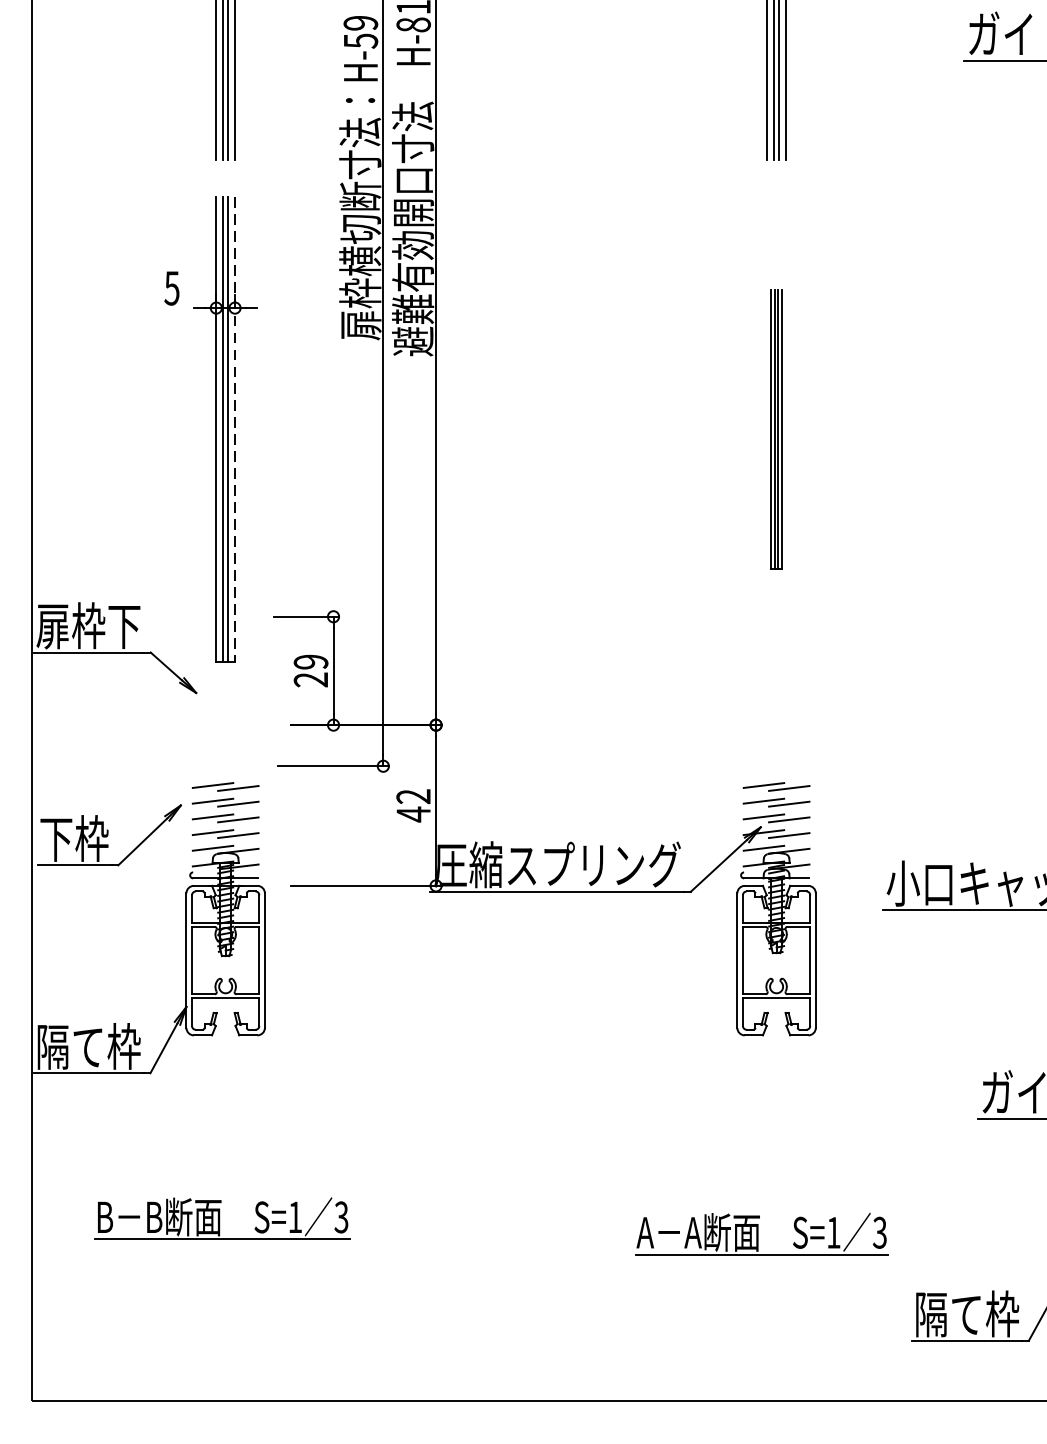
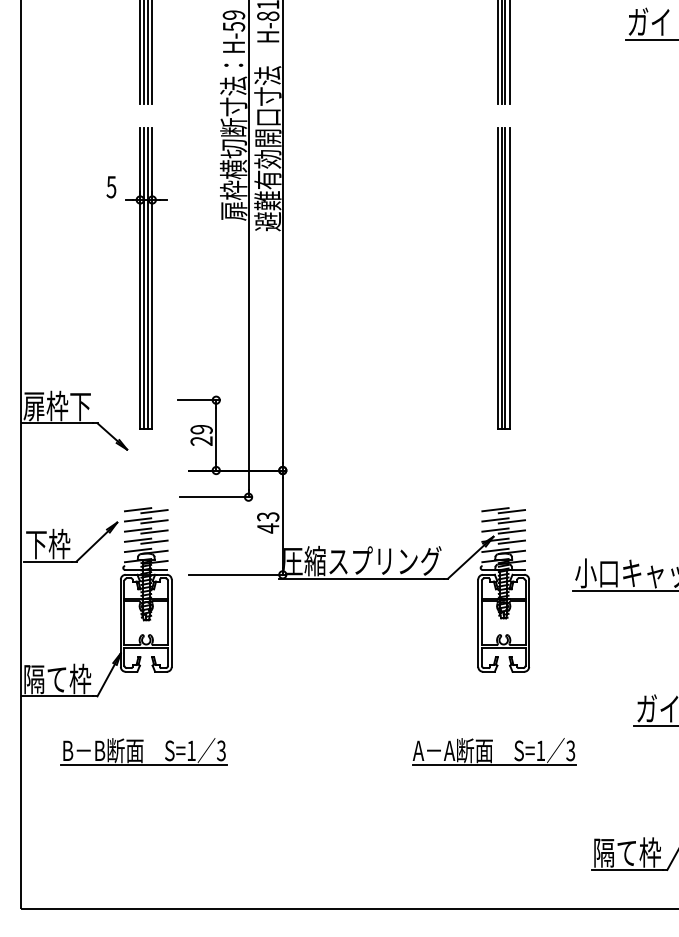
line: (235, 429) -> (152, 278), dashed -> solid
part: (776, 429) -> (503, 278), size x1.67
text: (414, 795) -> (268, 516), 42 -> 43
part: (221, 1218) -> (143, 751), moved
part: (762, 1233) -> (494, 751), moved

